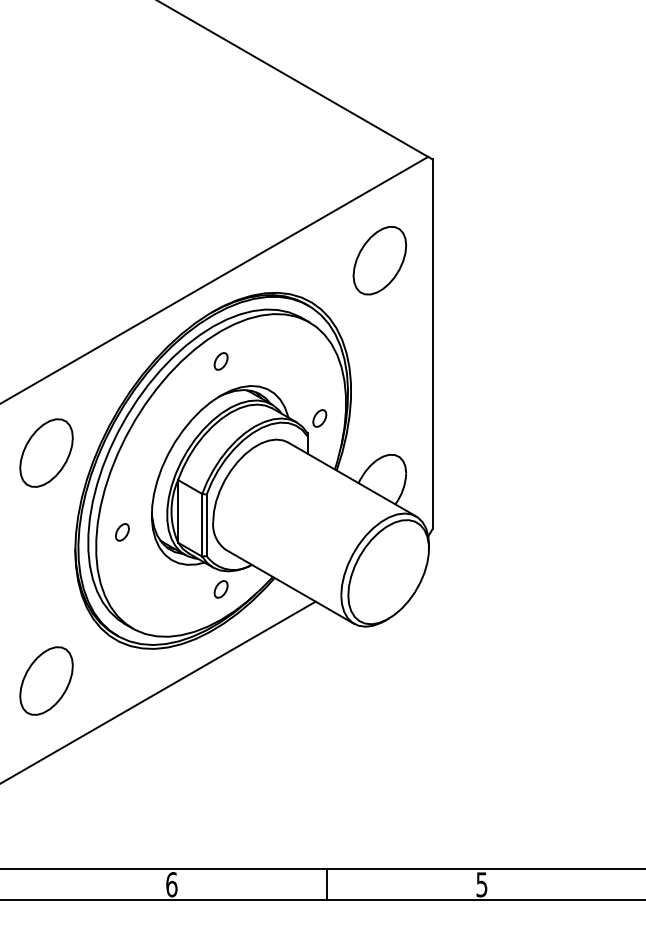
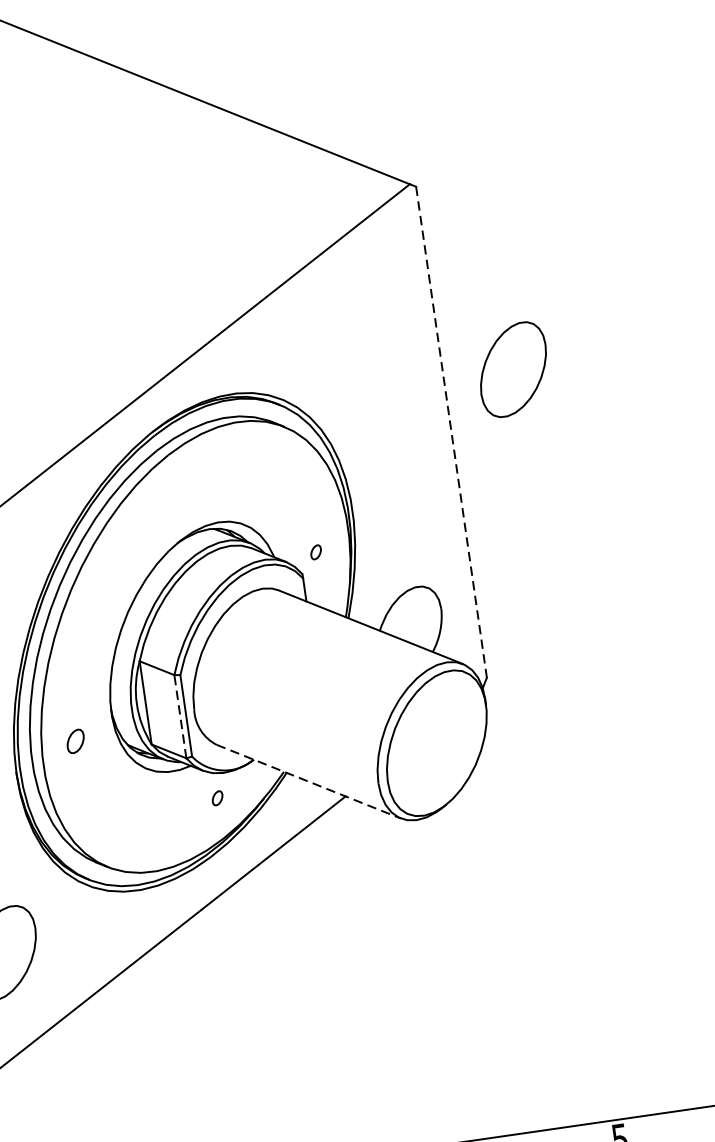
part: (379, 260) -> (512, 369), moved
line: (432, 344) -> (451, 432), solid -> dashed
part: (220, 361) -> (173, 495), removed
part: (319, 418) -> (315, 552), size x0.6
line: (202, 524) -> (180, 715), solid -> dashed
line: (290, 586) -> (309, 781), solid -> dashed
part: (220, 589) -> (216, 798), size x0.6

